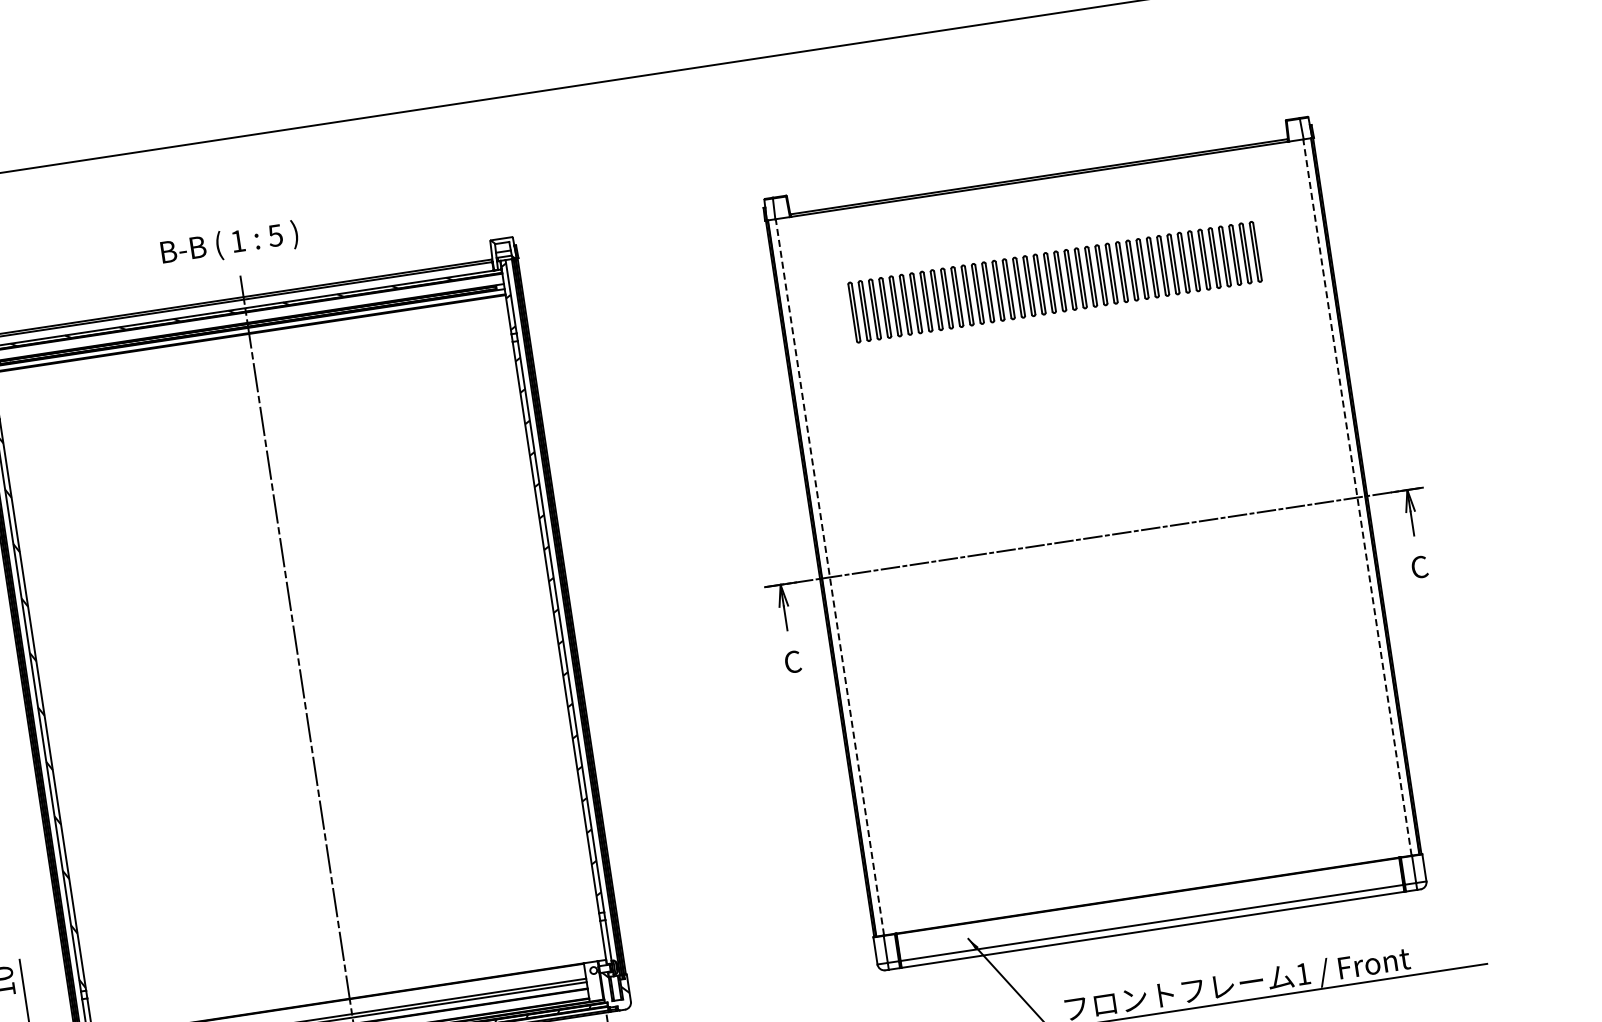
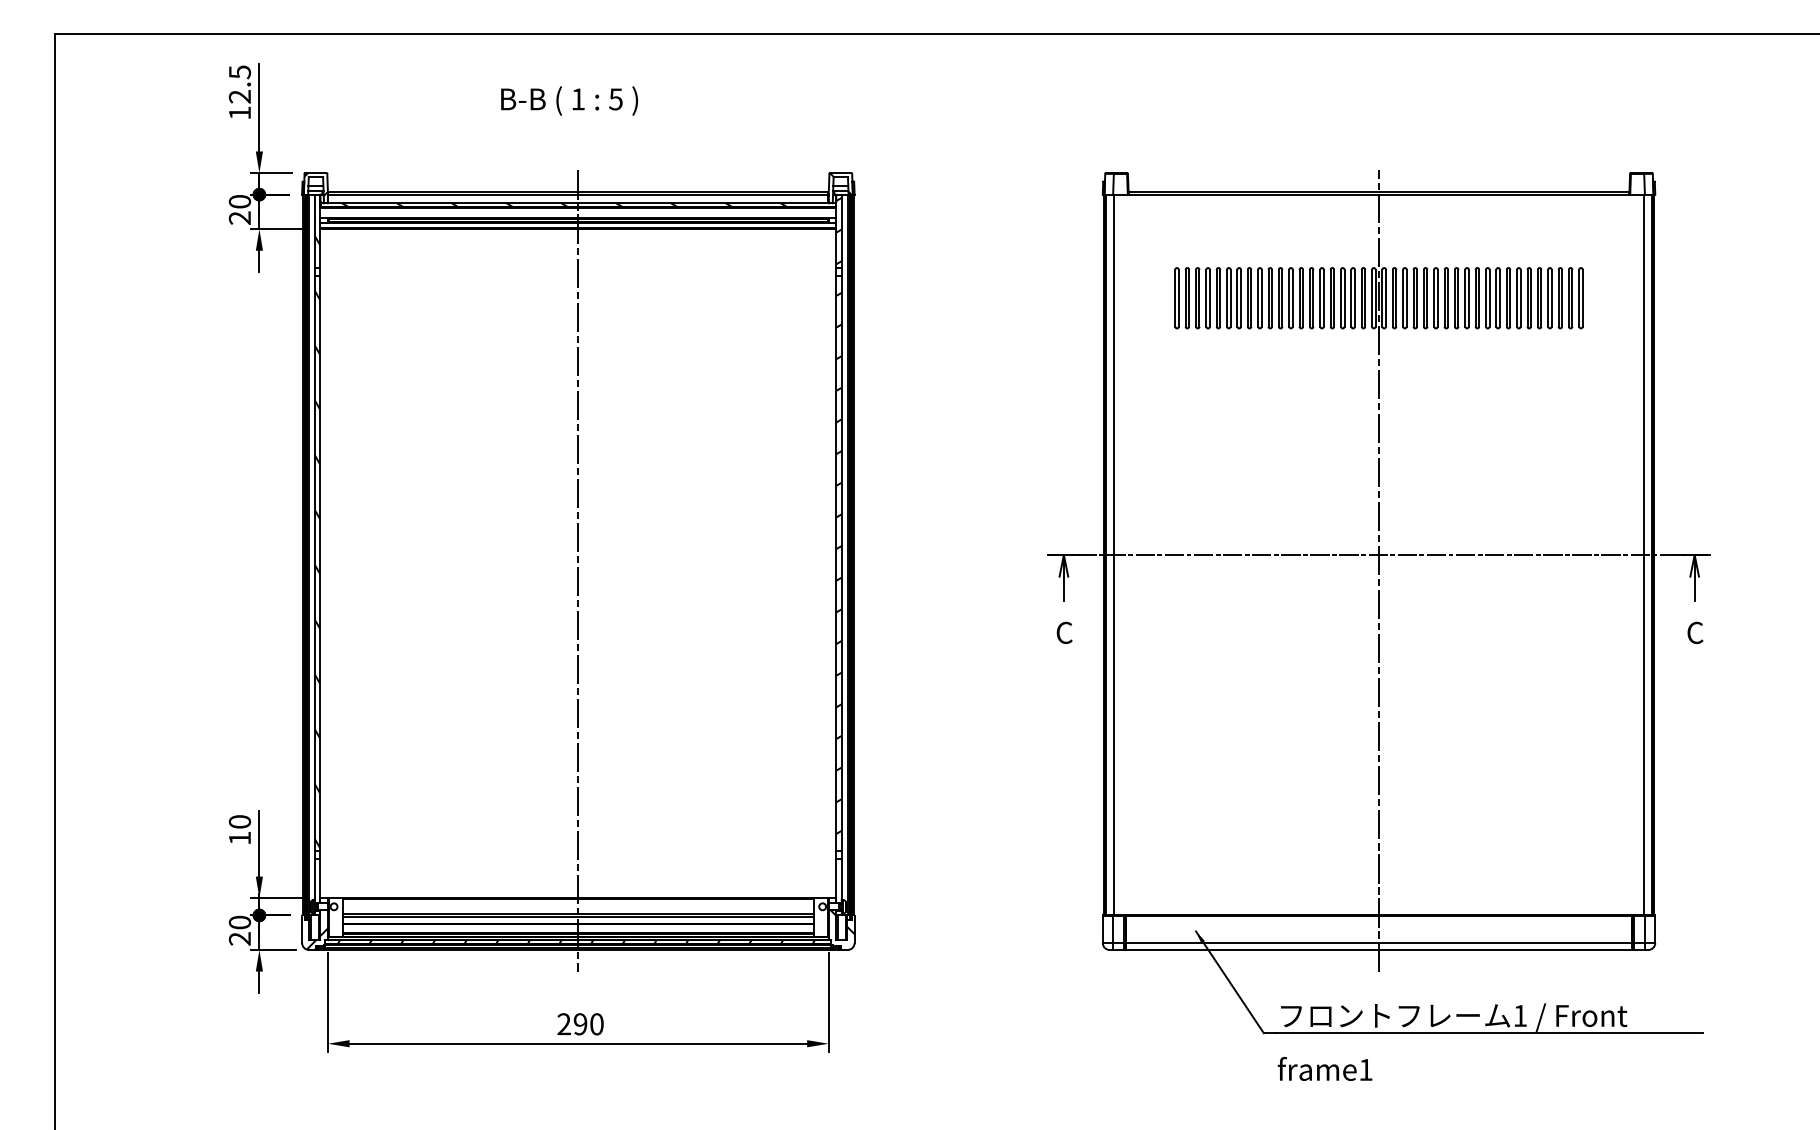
text: (229, 243) -> (569, 100), moved
line: (1357, 496) -> (1644, 554), dashed -> solid
line: (1096, 552) -> (1379, 570), added
line: (829, 576) -> (1113, 554), dashed -> solid

